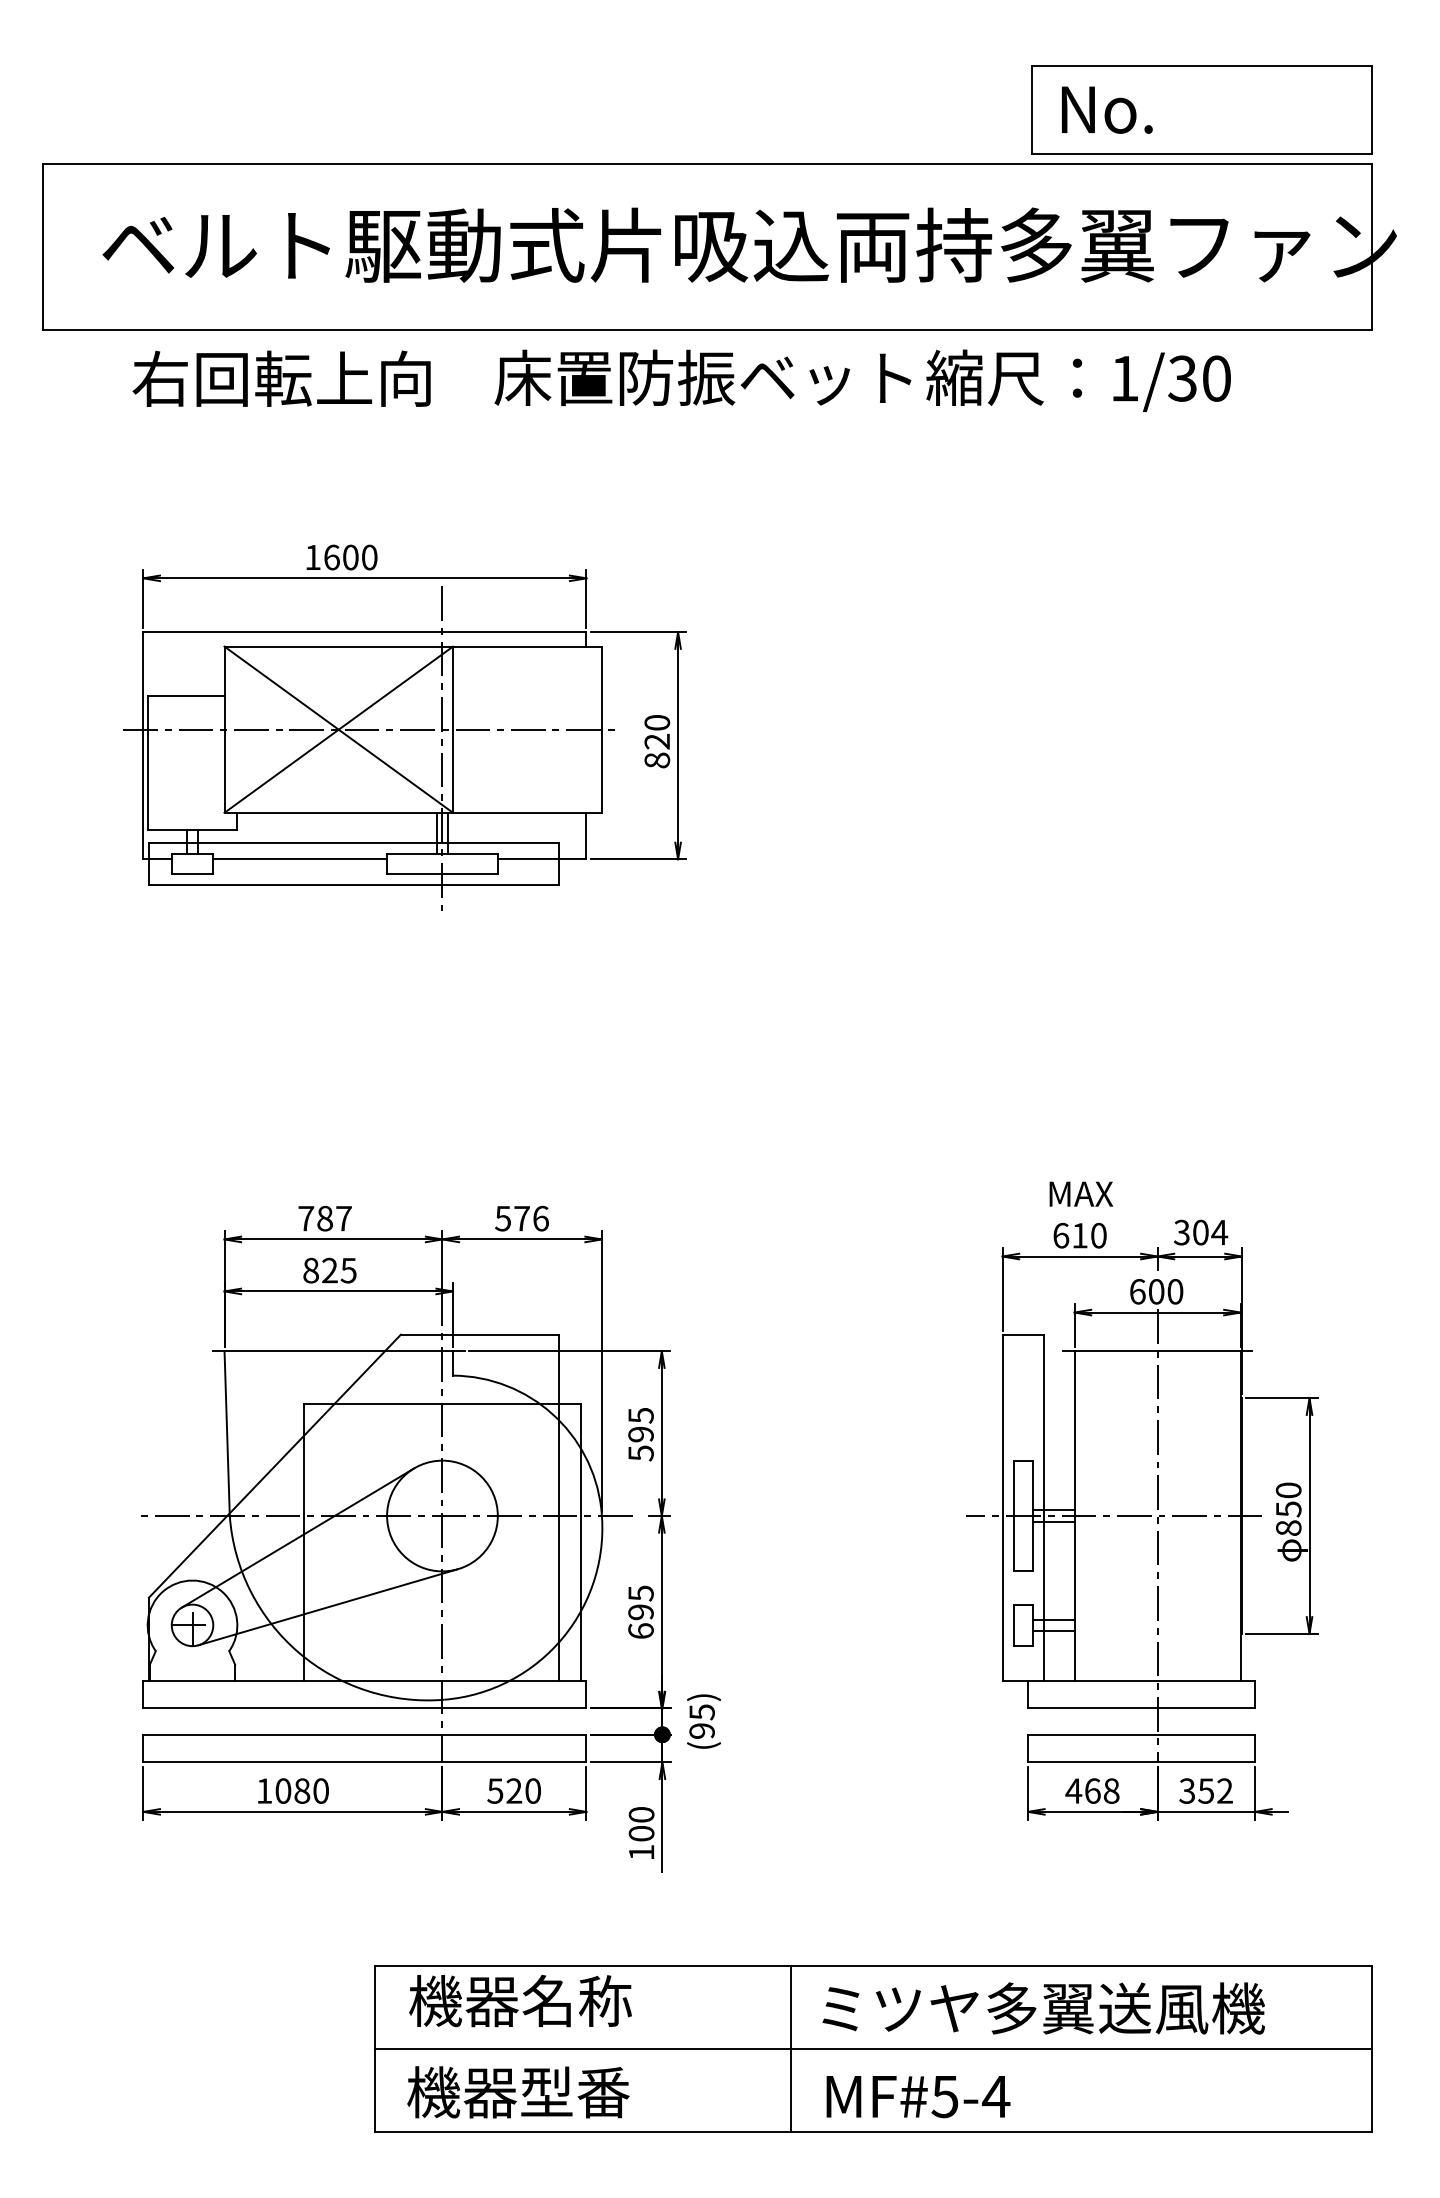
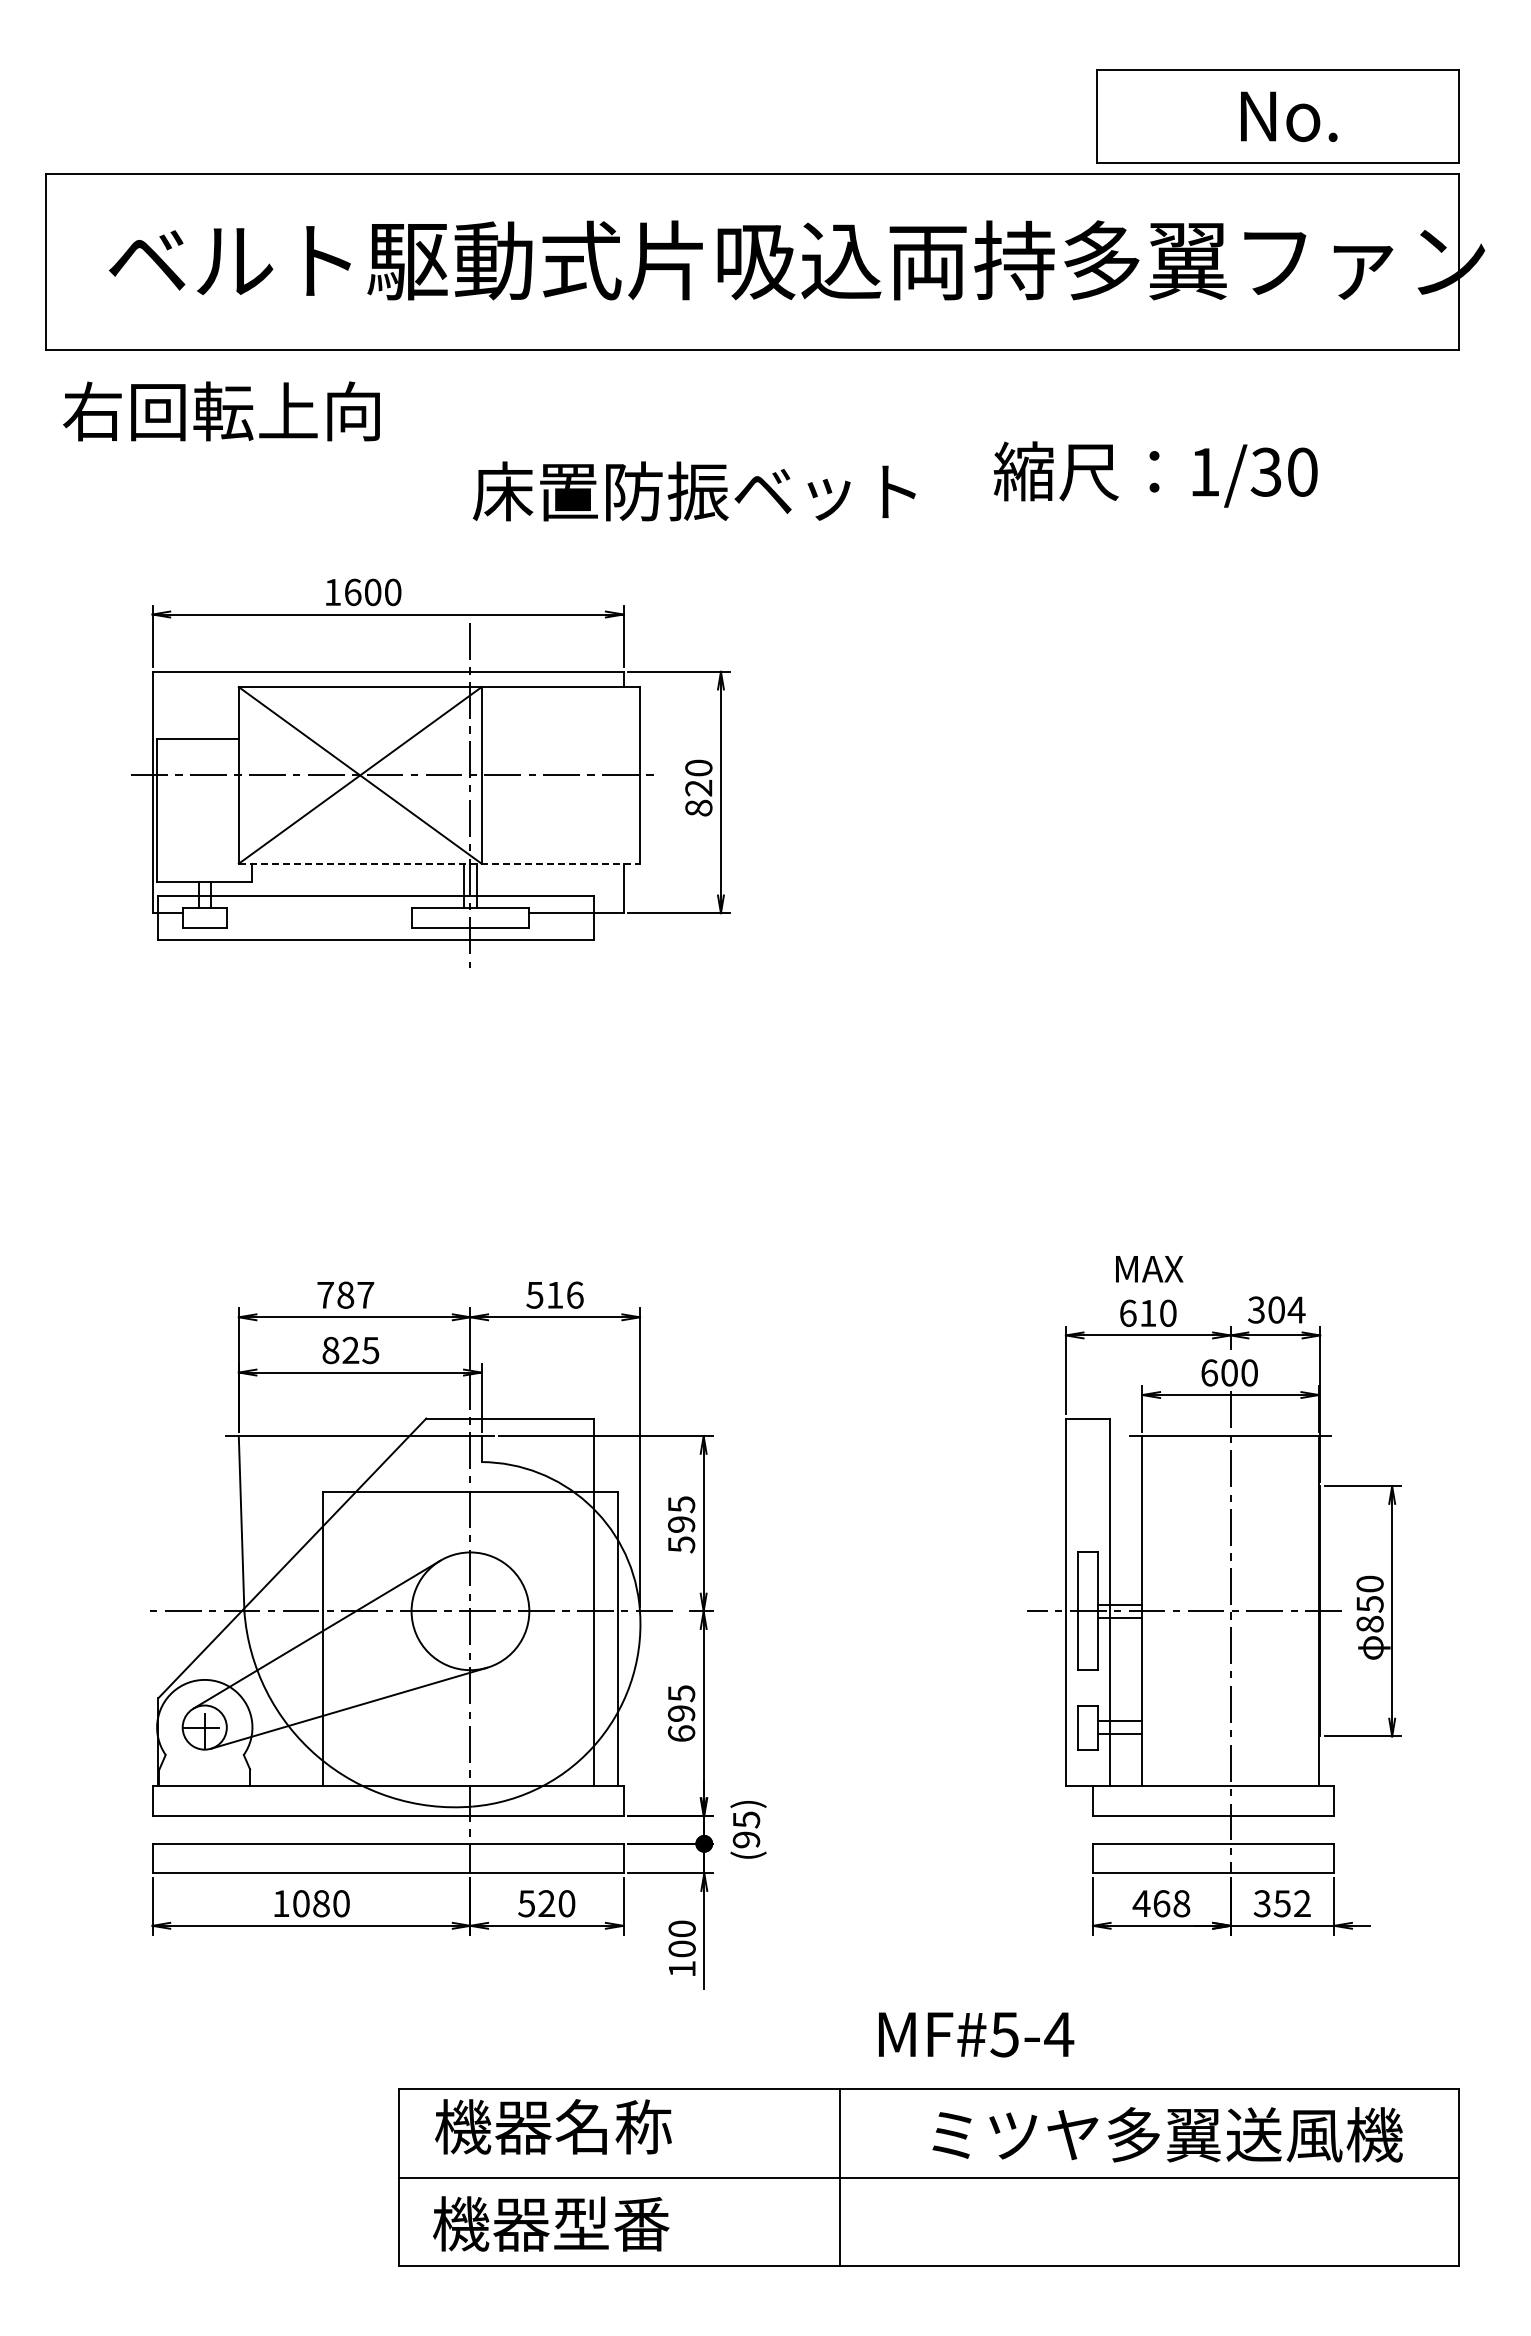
text: (1107, 109) -> (1289, 116), moved
text: (702, 377) -> (693, 491), moved
text: (281, 378) -> (221, 411), moved
text: (1078, 380) -> (1155, 474), moved
line: (413, 812) -> (439, 863), solid -> dashed
line: (299, 859) -> (318, 913), removed
text: (522, 1218) -> (555, 1295), 576 -> 516
text: (1043, 2008) -> (1167, 2134), moved
text: (918, 2096) -> (976, 2034), moved

